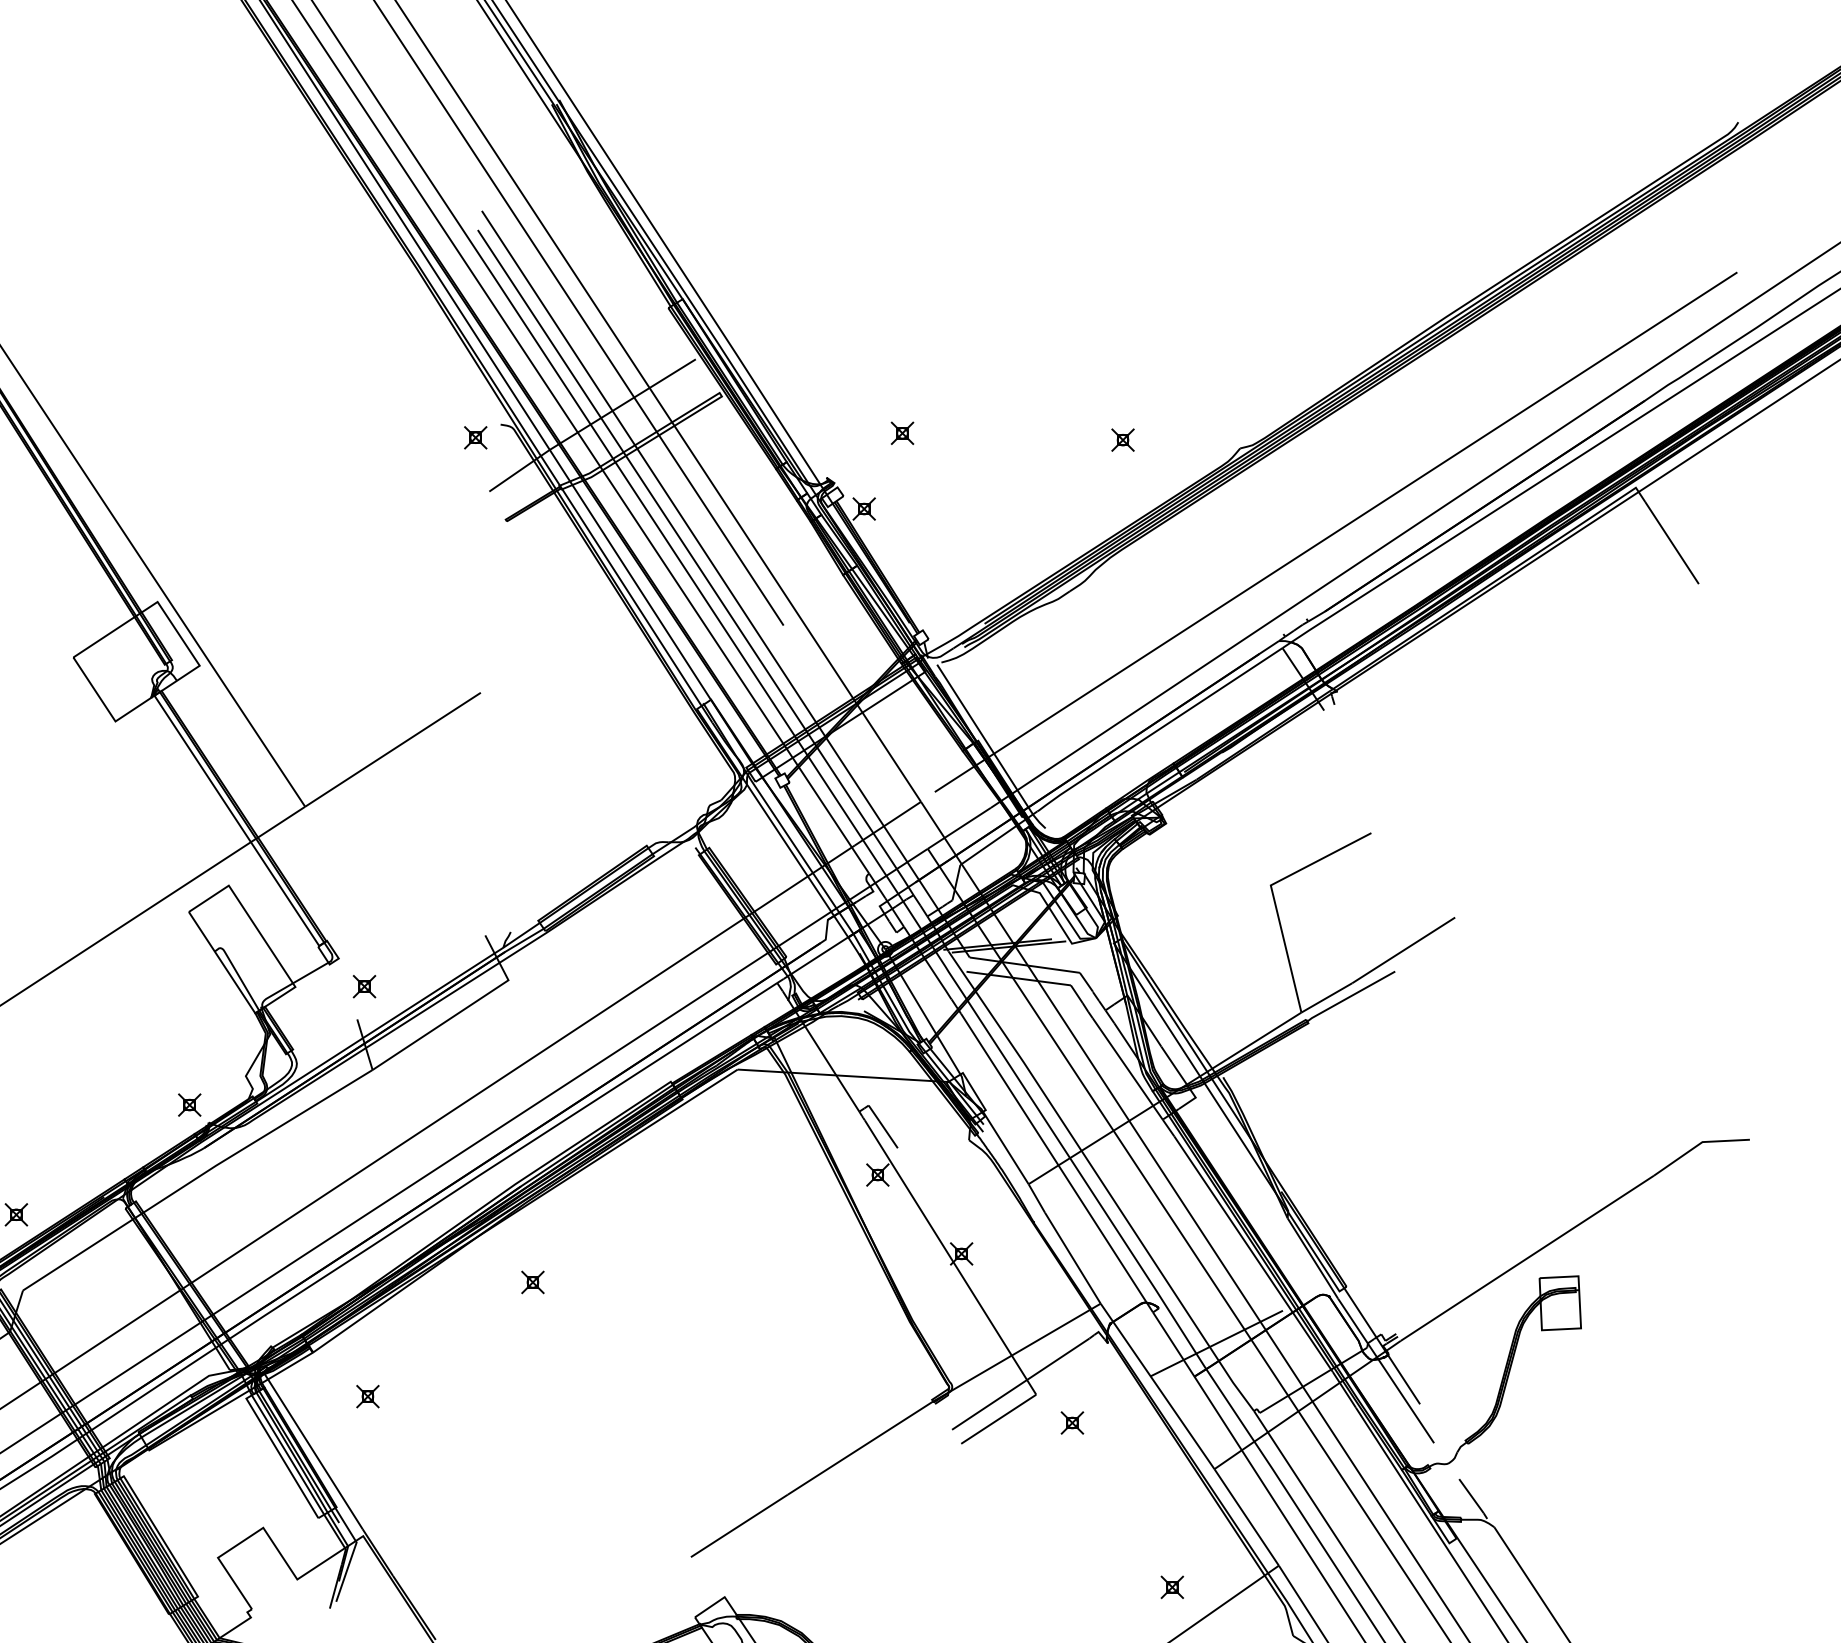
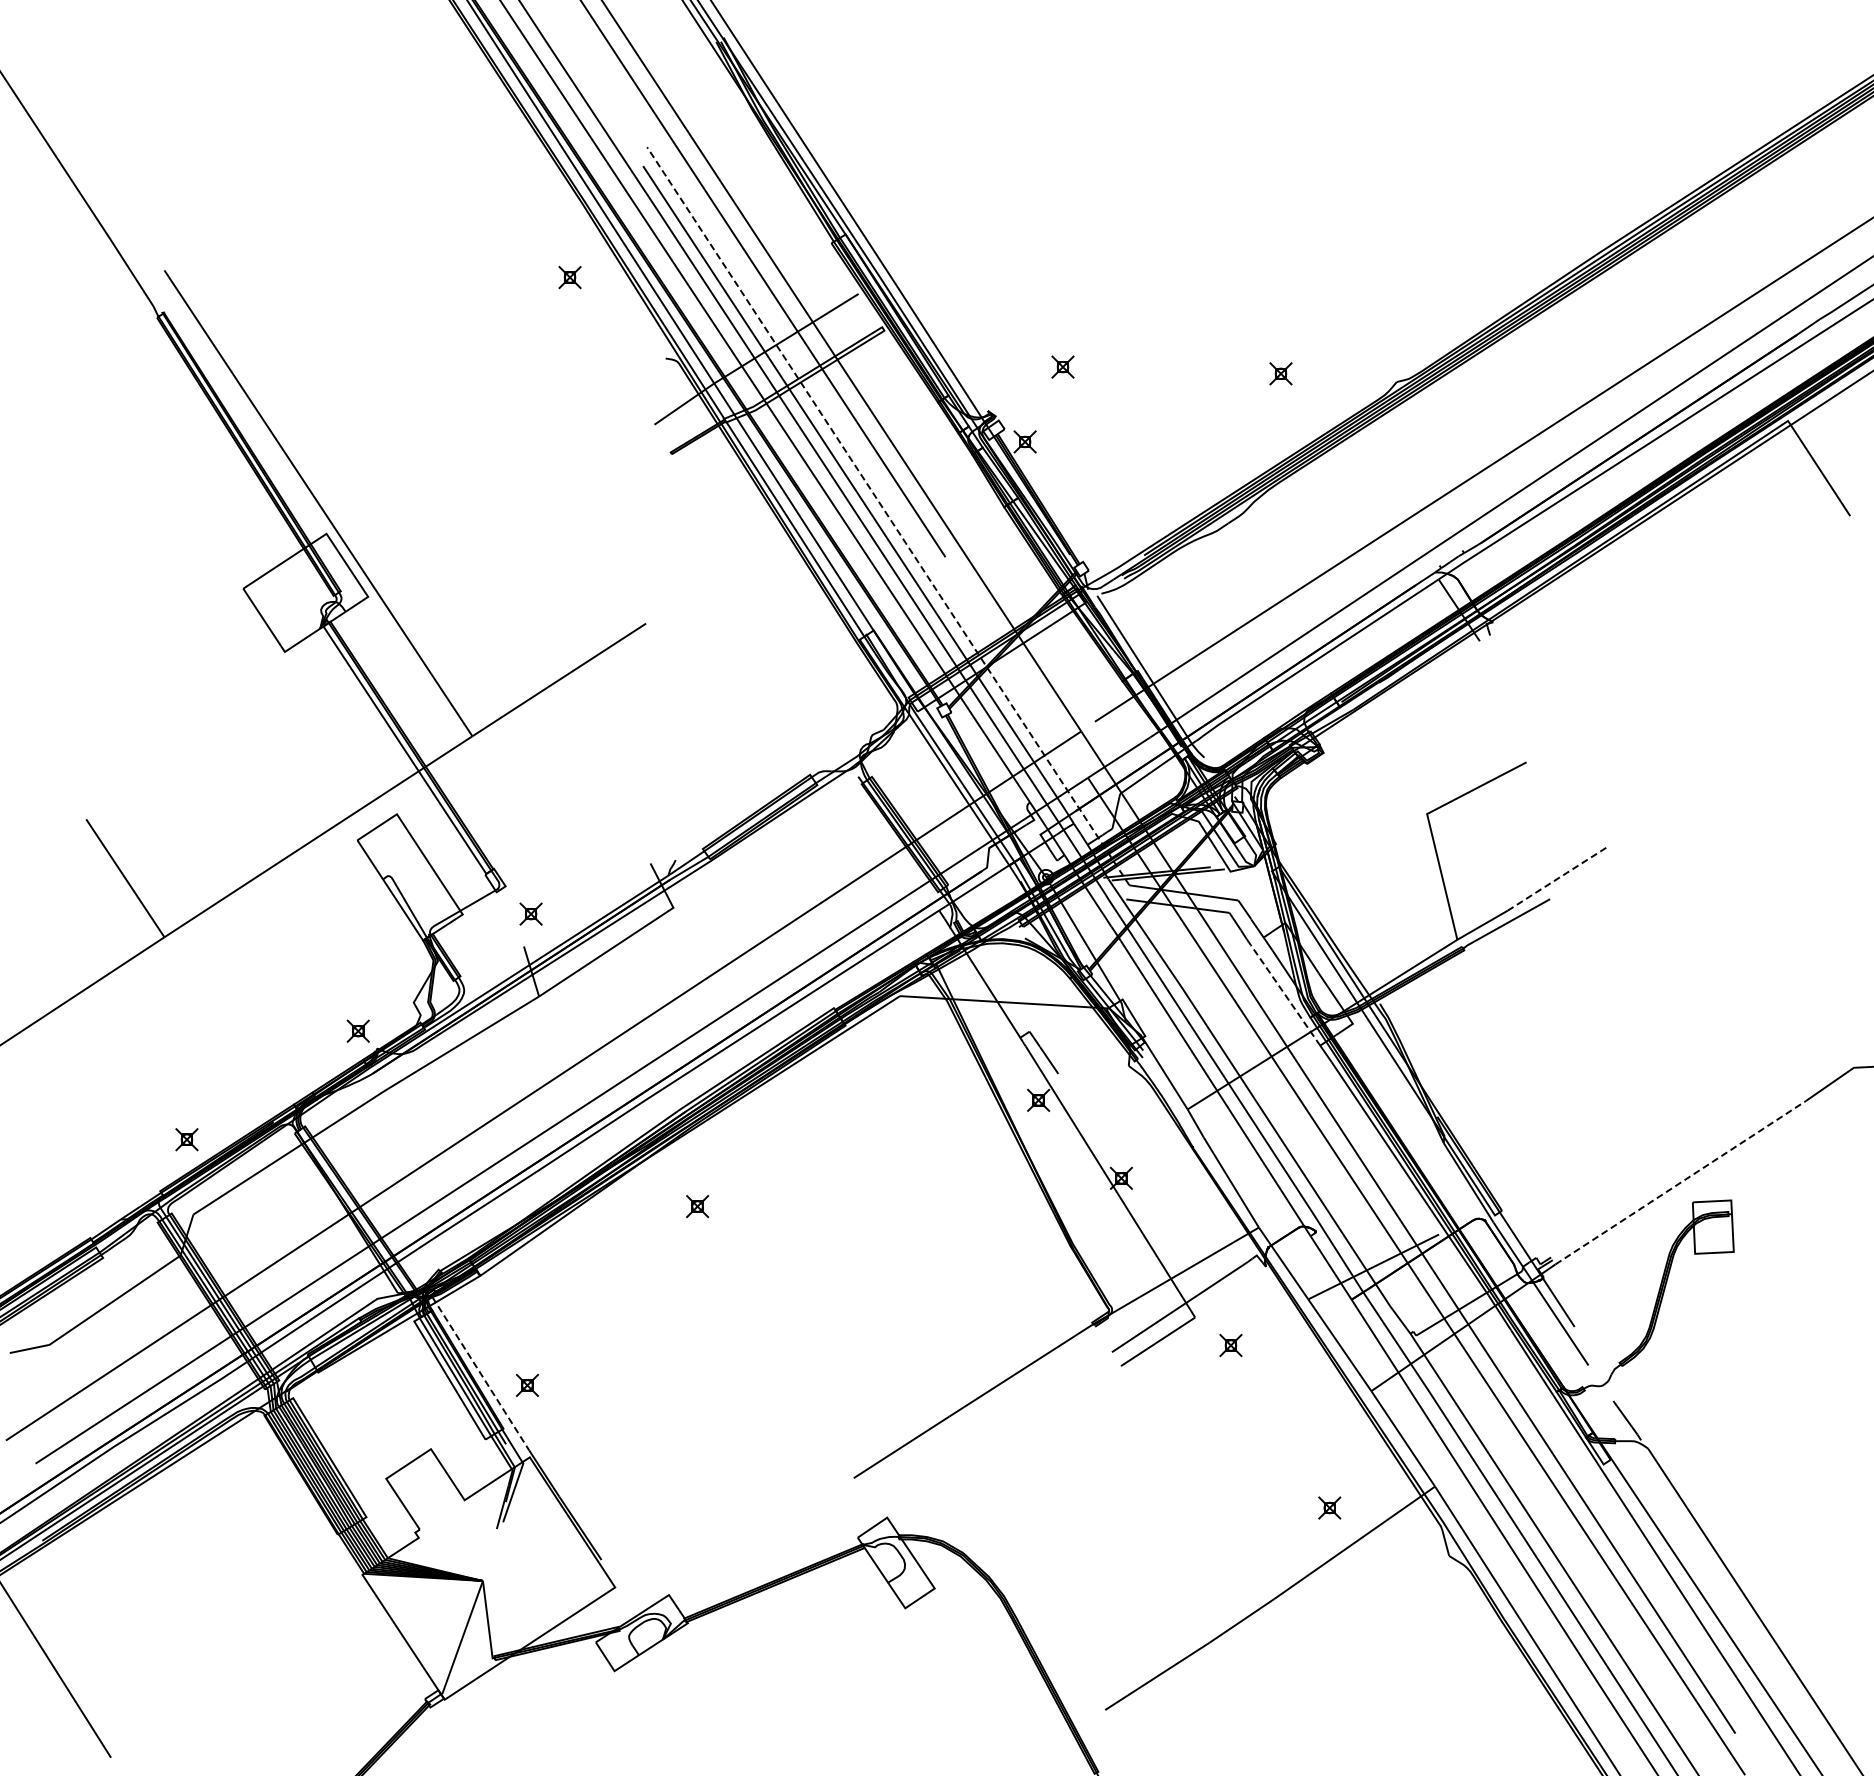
part: (475, 437) -> (569, 277), moved
line: (726, 584) -> (888, 516), solid -> dashed
line: (1403, 950) -> (1558, 878), solid -> dashed
line: (1127, 1068) -> (1285, 995), solid -> dashed
line: (1528, 1258) -> (1681, 1182), solid -> dashed
part: (367, 1396) -> (527, 1385), moved
line: (313, 1451) -> (480, 1373), solid -> dashed

